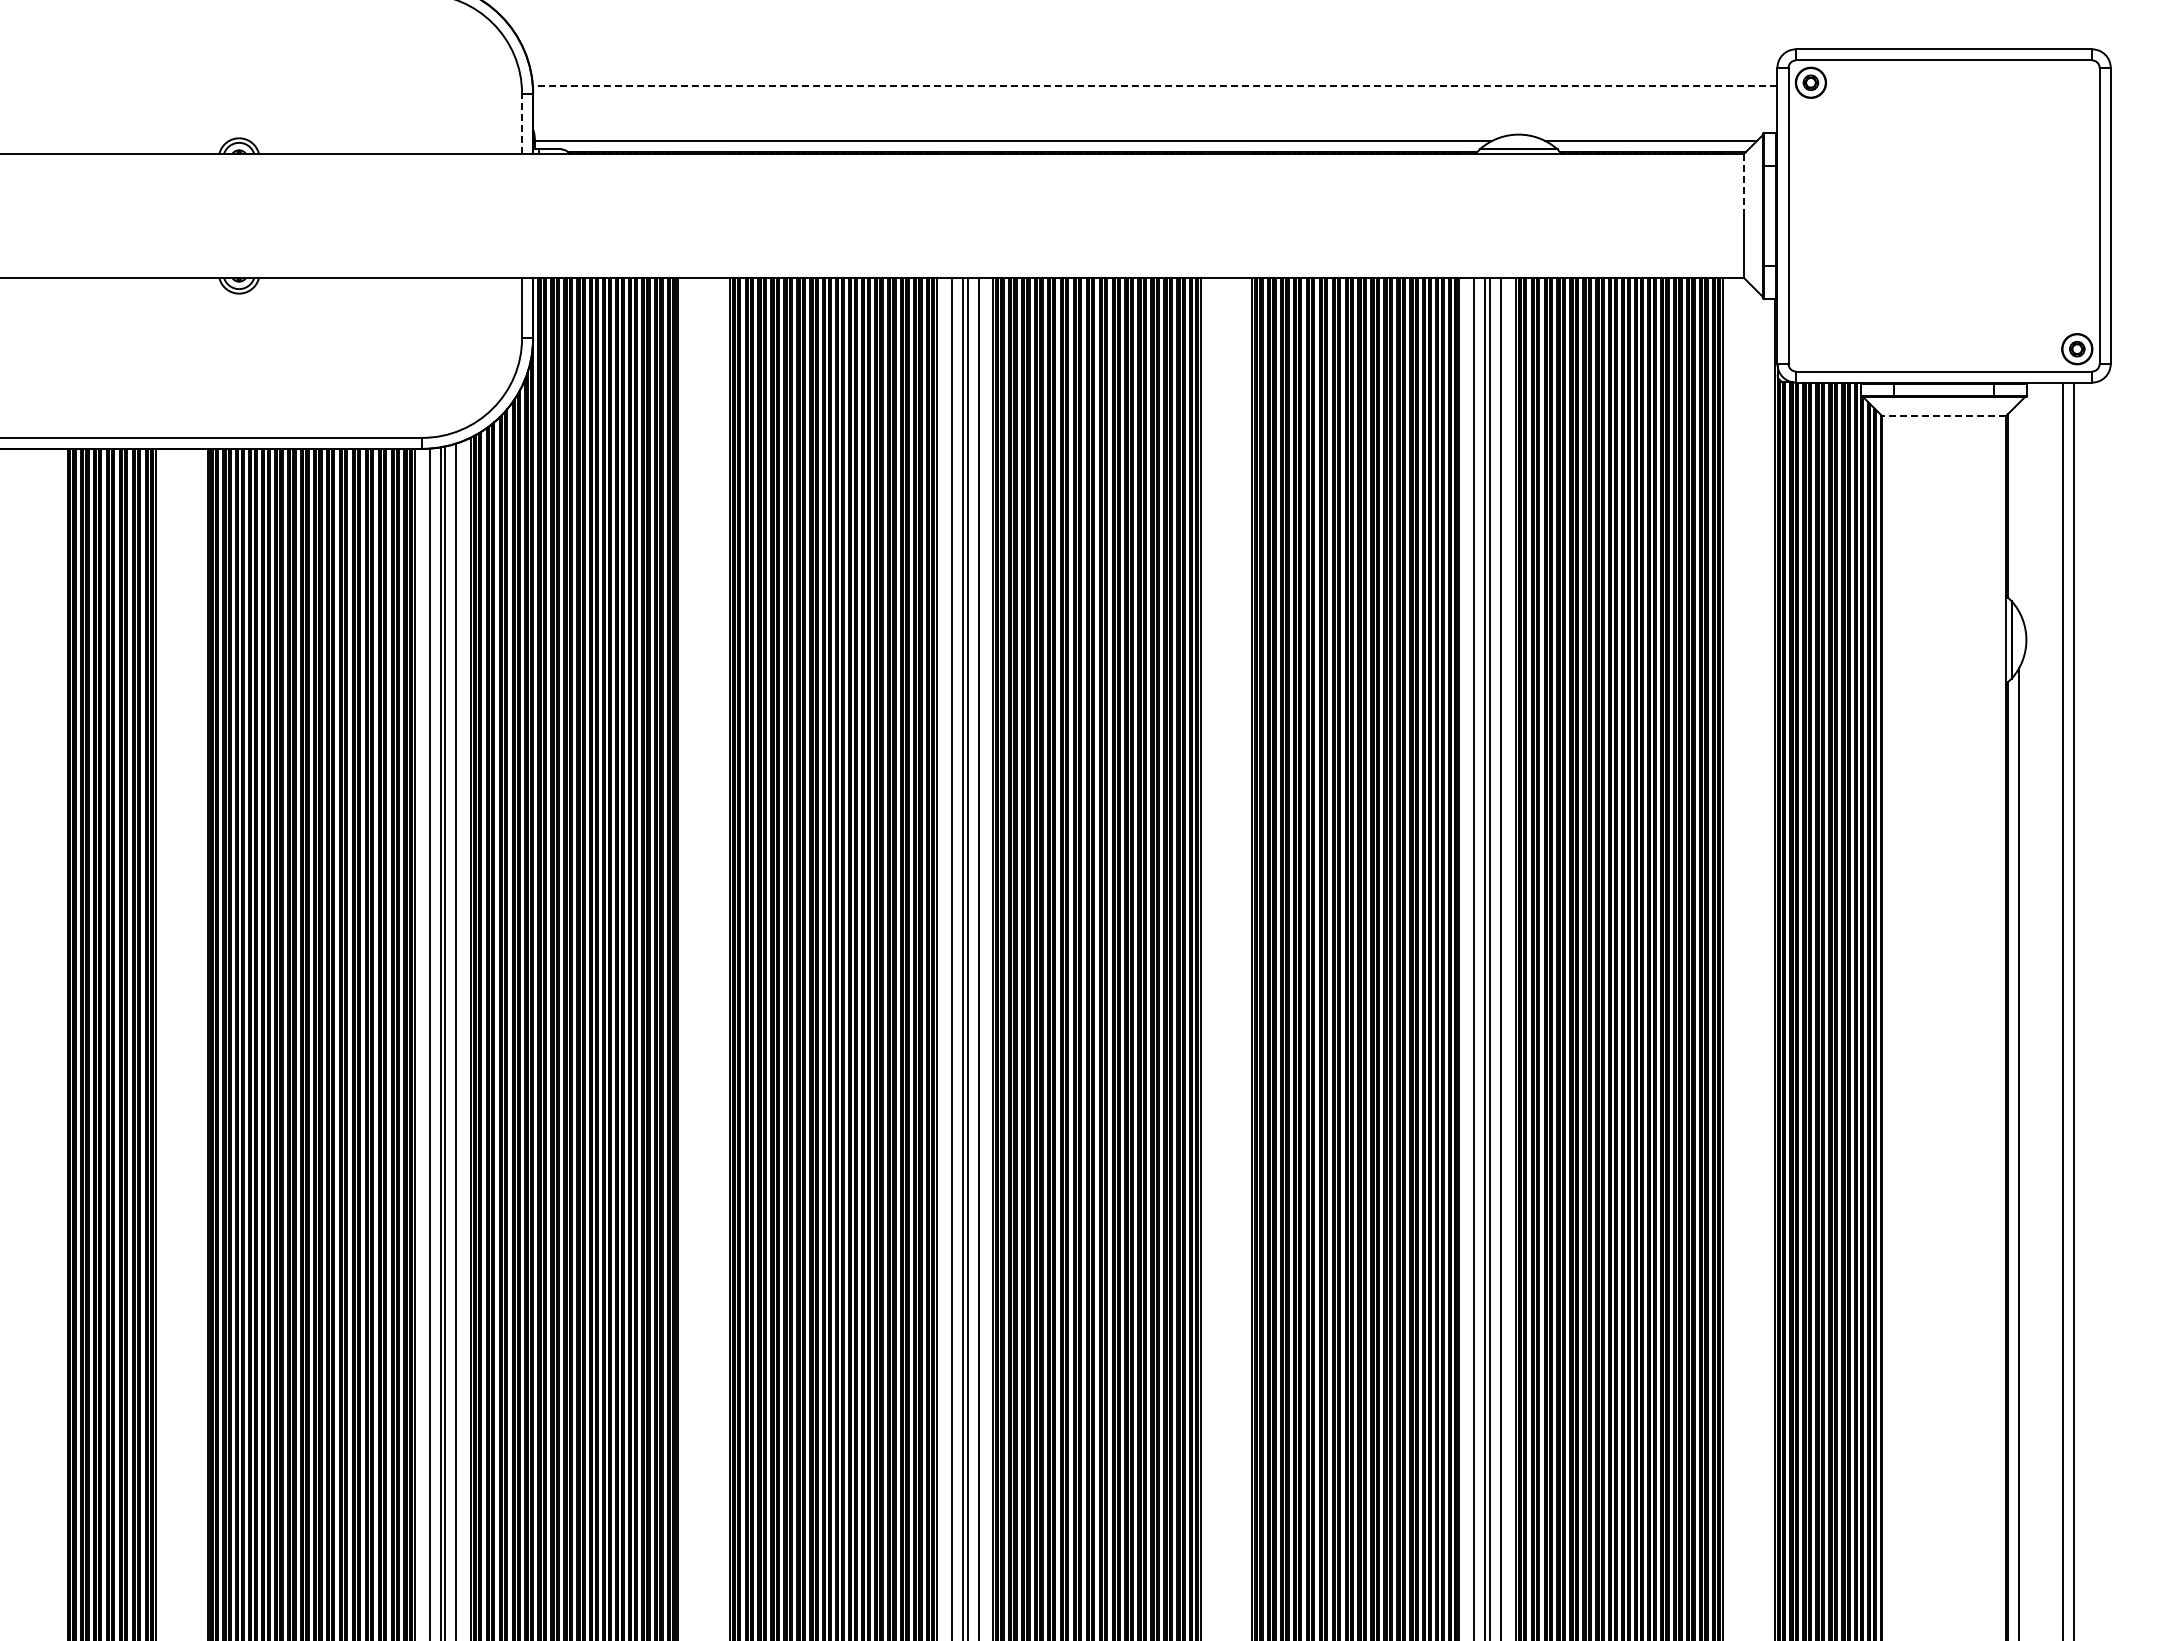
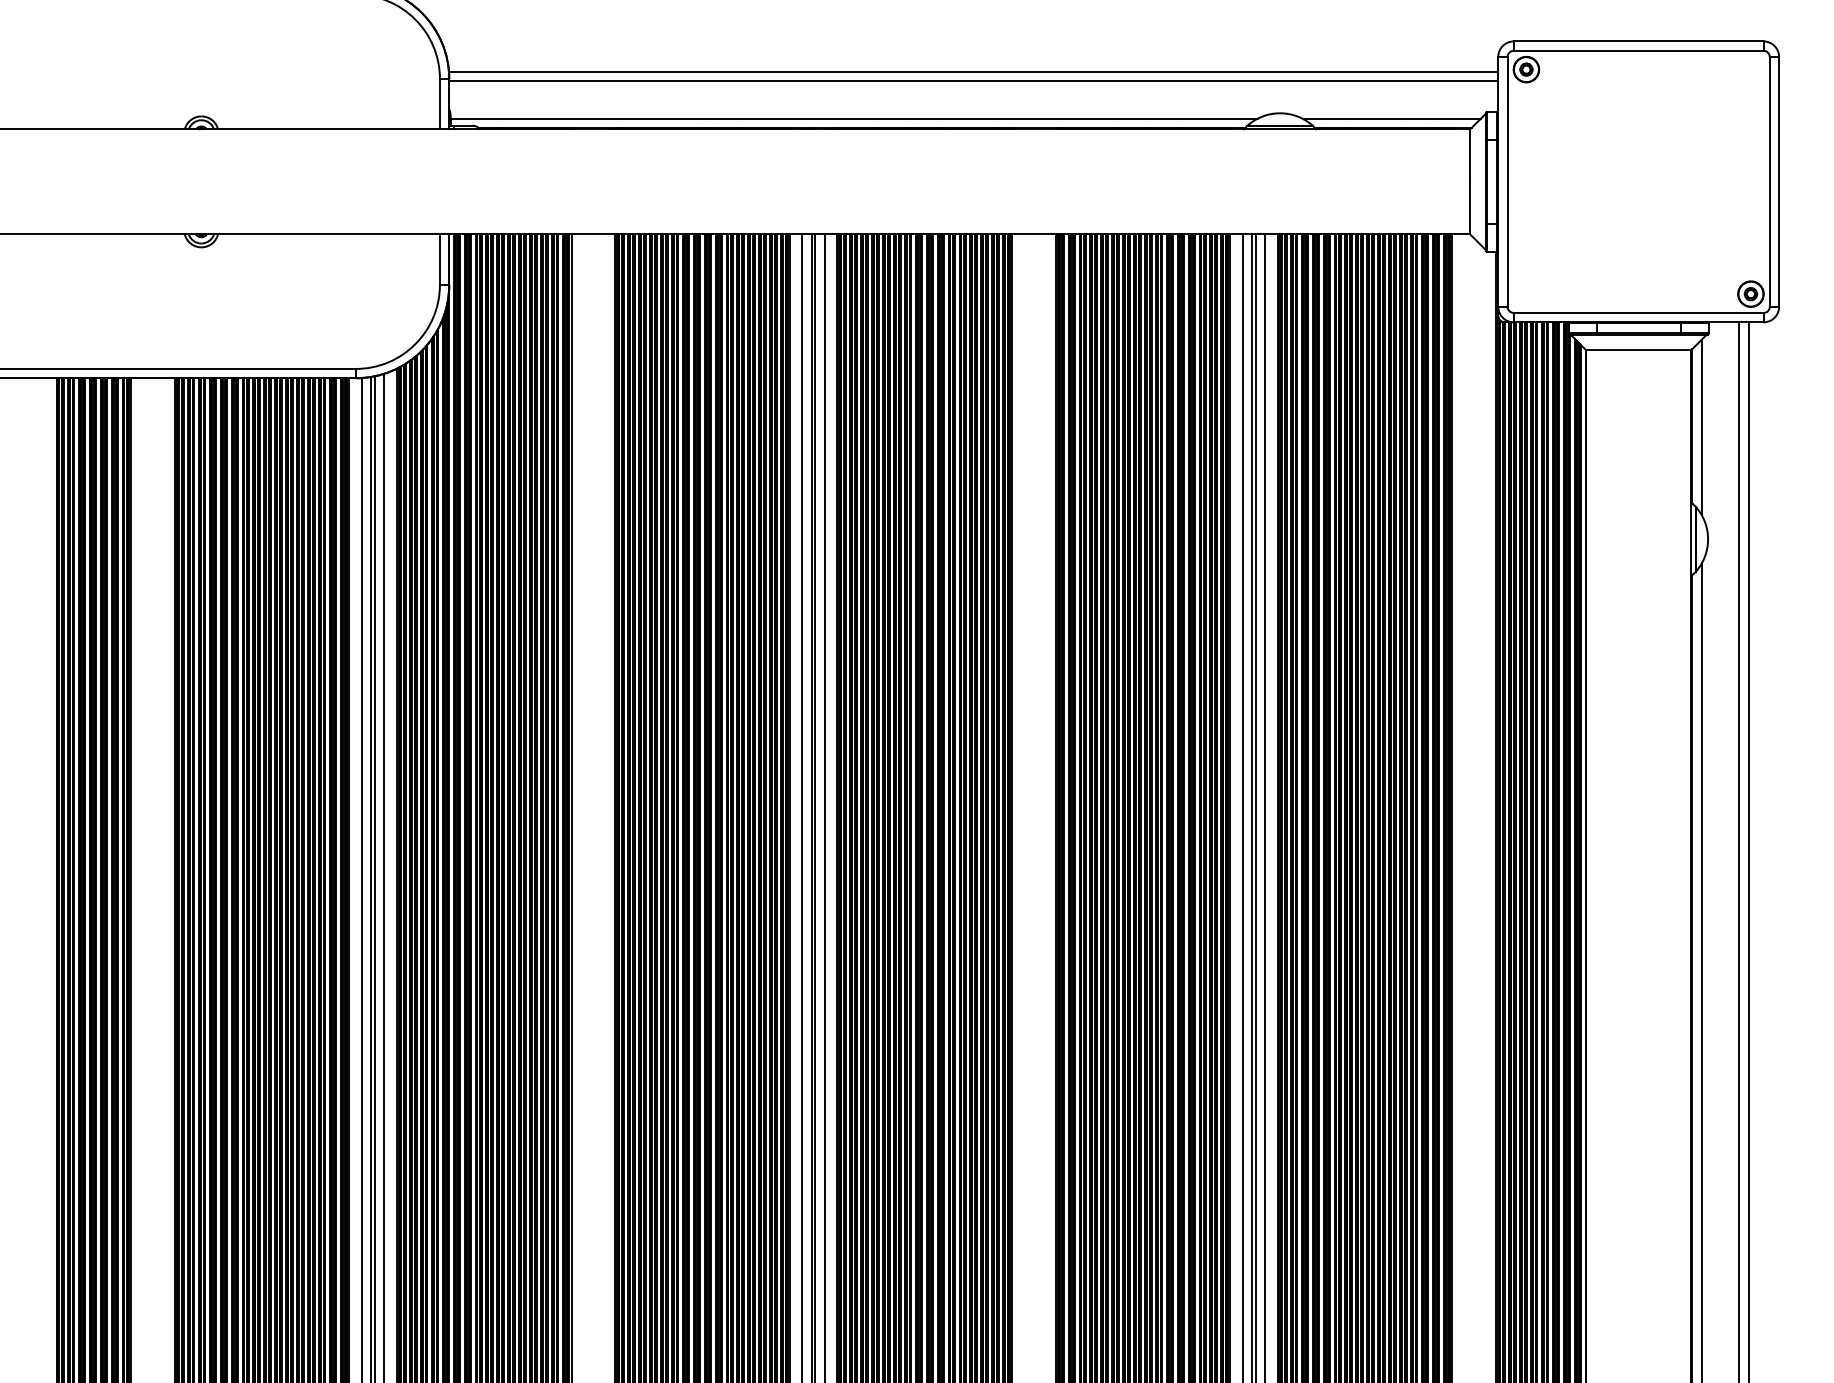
line: (1154, 85) -> (973, 71), dashed -> solid
line: (1155, 96) -> (973, 81), added
line: (522, 123) -> (440, 103), dashed -> solid
line: (1744, 184) -> (1470, 155), dashed -> solid
line: (1943, 415) -> (1638, 350), dashed -> solid
line: (2018, 507) -> (1701, 427), added

